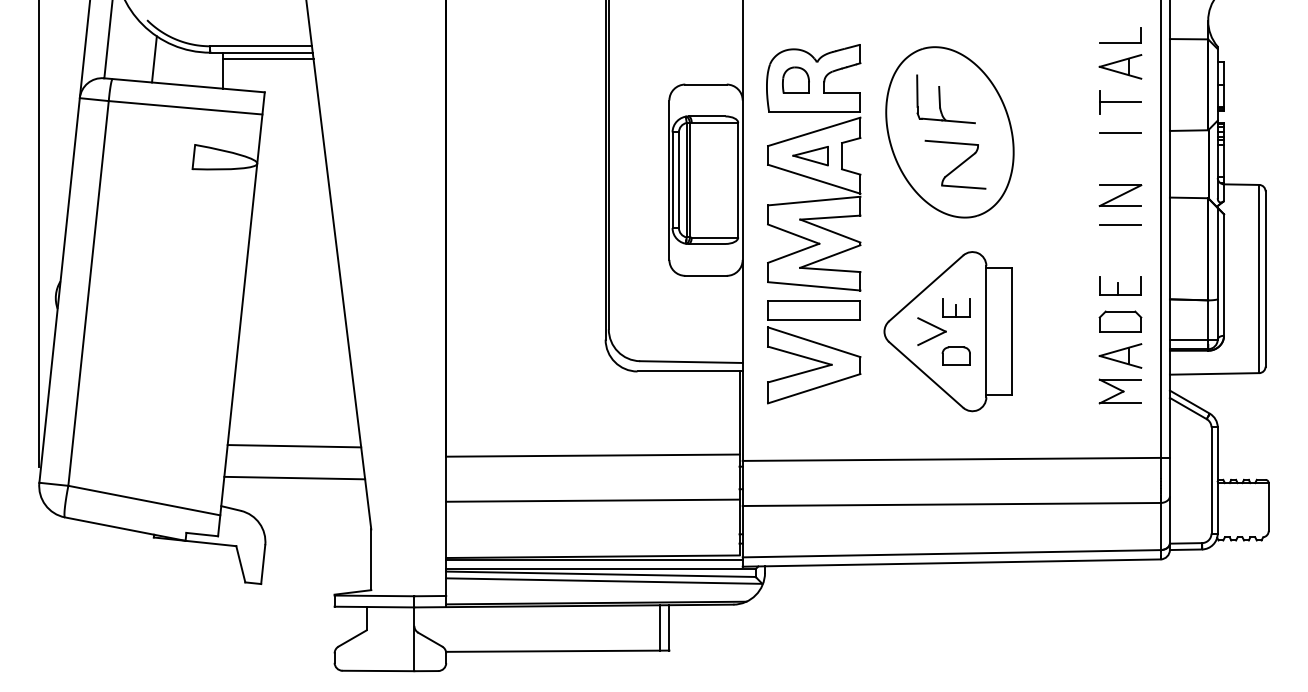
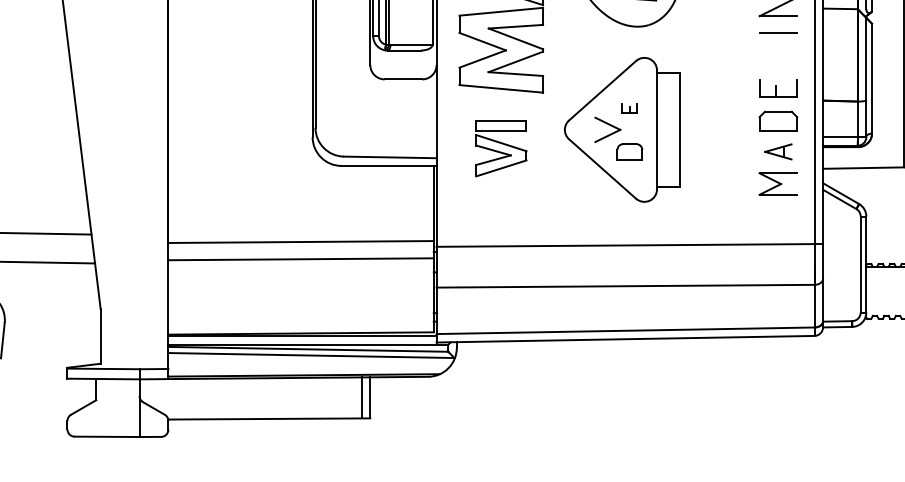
part: (956, 307) -> (630, 108), size x0.6
part: (814, 352) -> (501, 148), size x0.6
part: (1120, 355) -> (778, 151), size x0.7
line: (592, 500) -> (300, 259), moved

